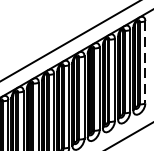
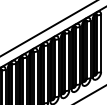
line: (145, 62) -> (101, 43), dashed -> solid

